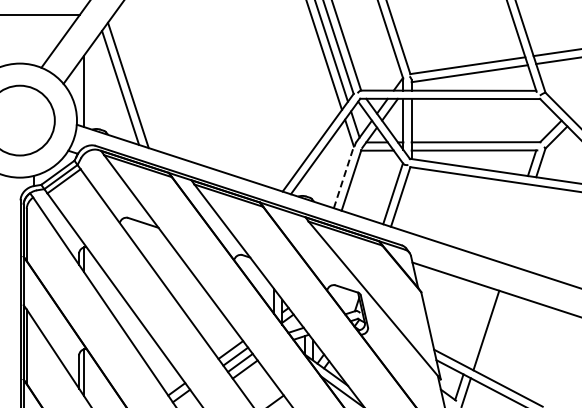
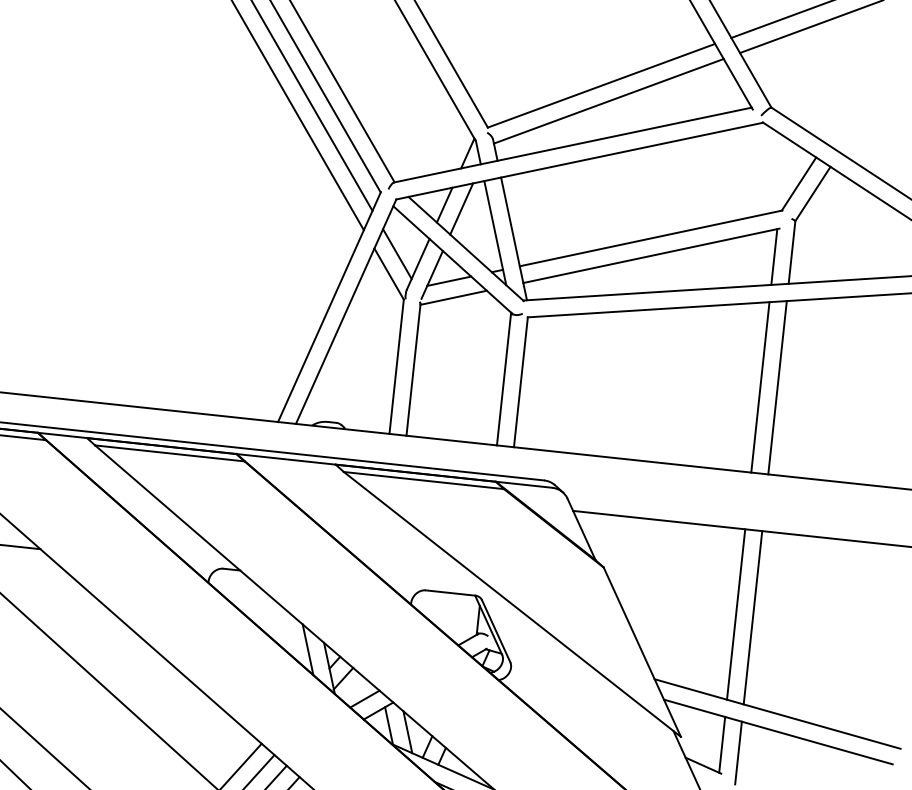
line: (344, 176) -> (397, 364), dashed -> solid
line: (512, 222) -> (759, 386), added
line: (520, 224) -> (776, 386), added
line: (478, 327) -> (735, 614), added

